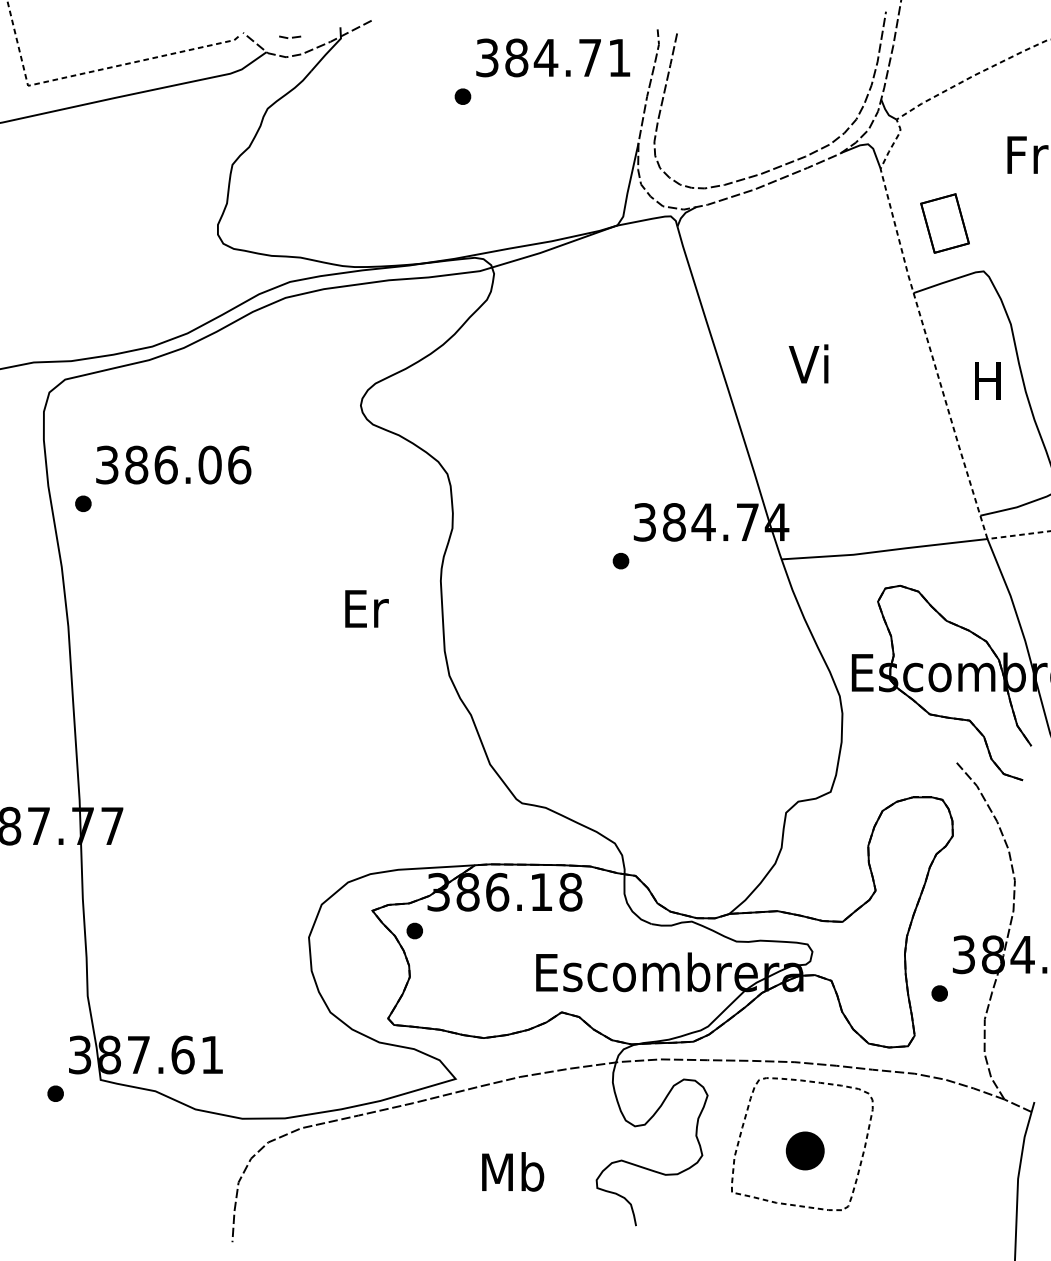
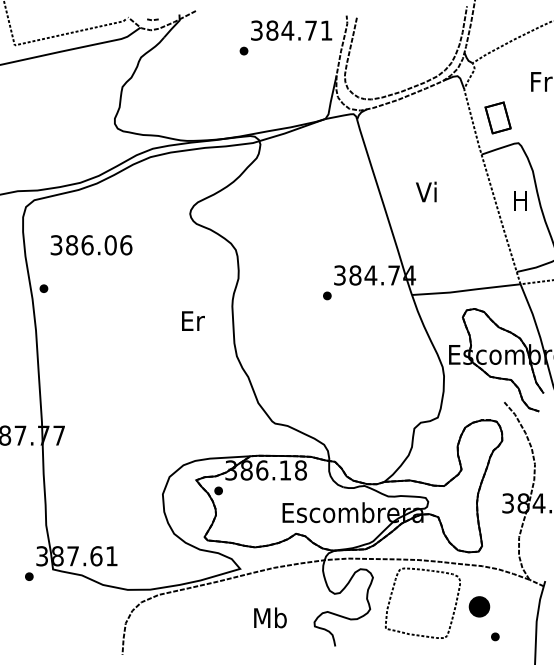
part: (82, 503) -> (43, 288), moved
part: (939, 992) -> (495, 636), moved
part: (805, 1150) -> (479, 606), moved

